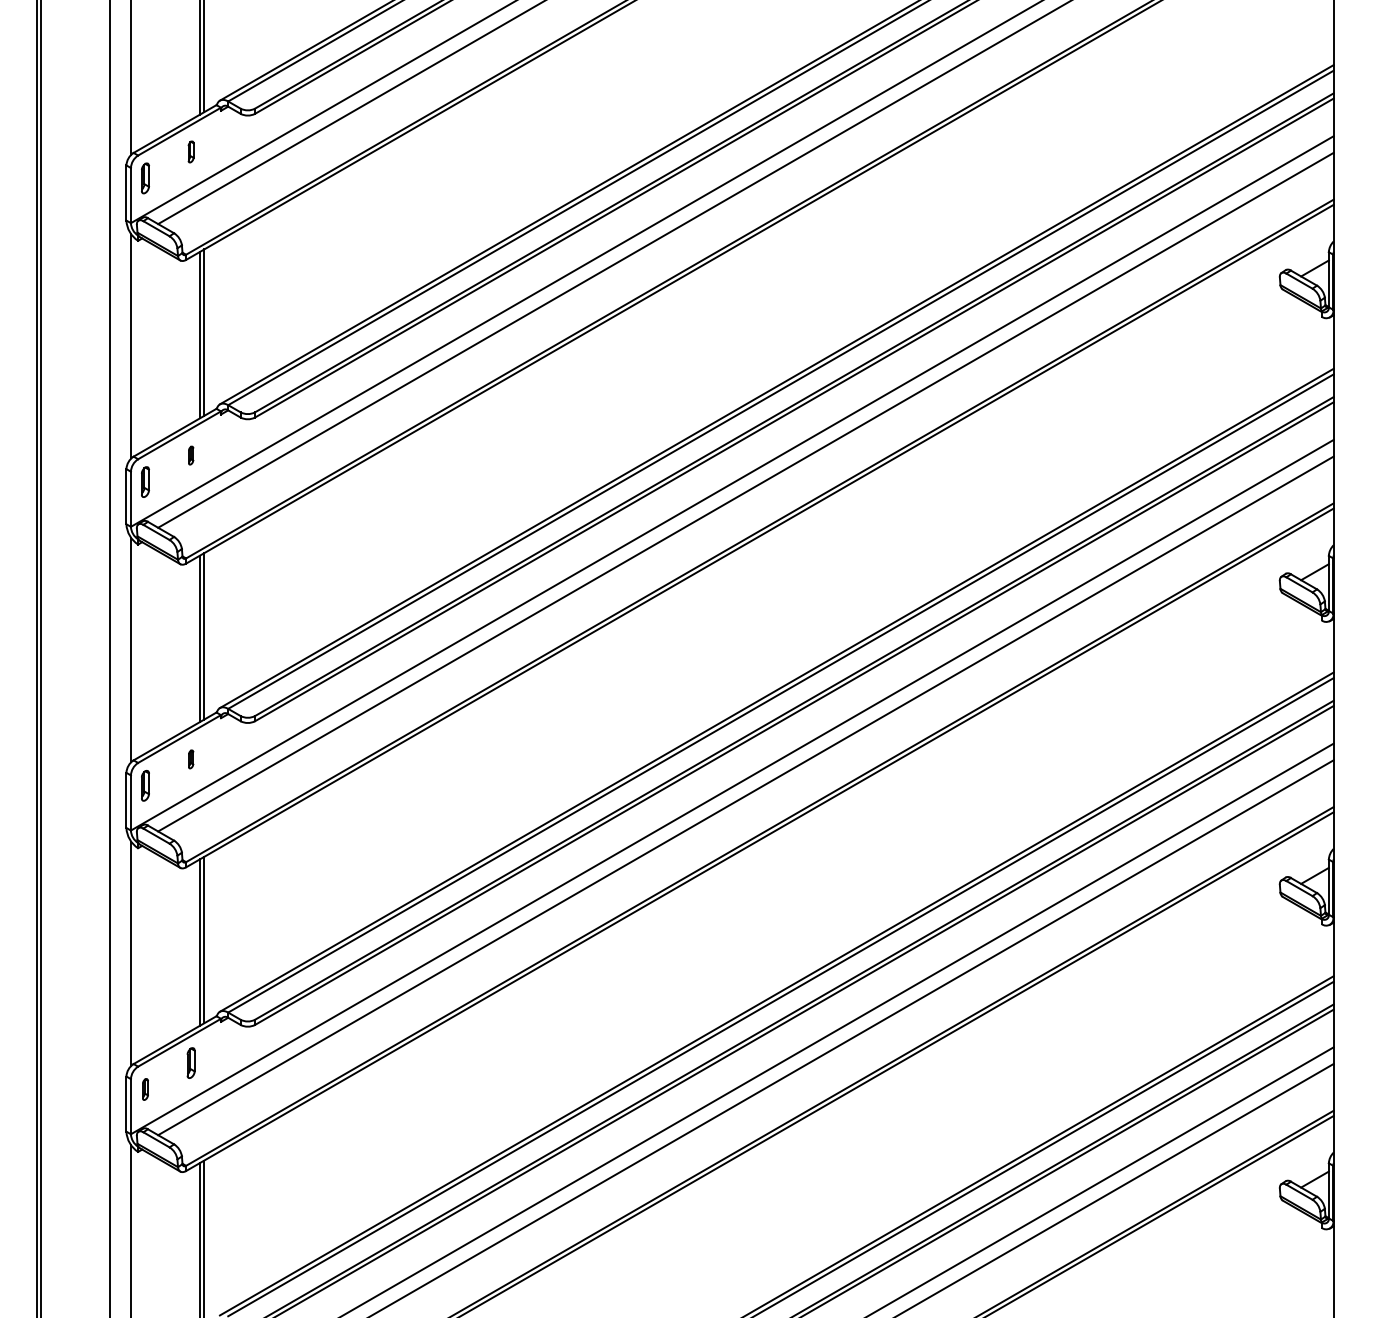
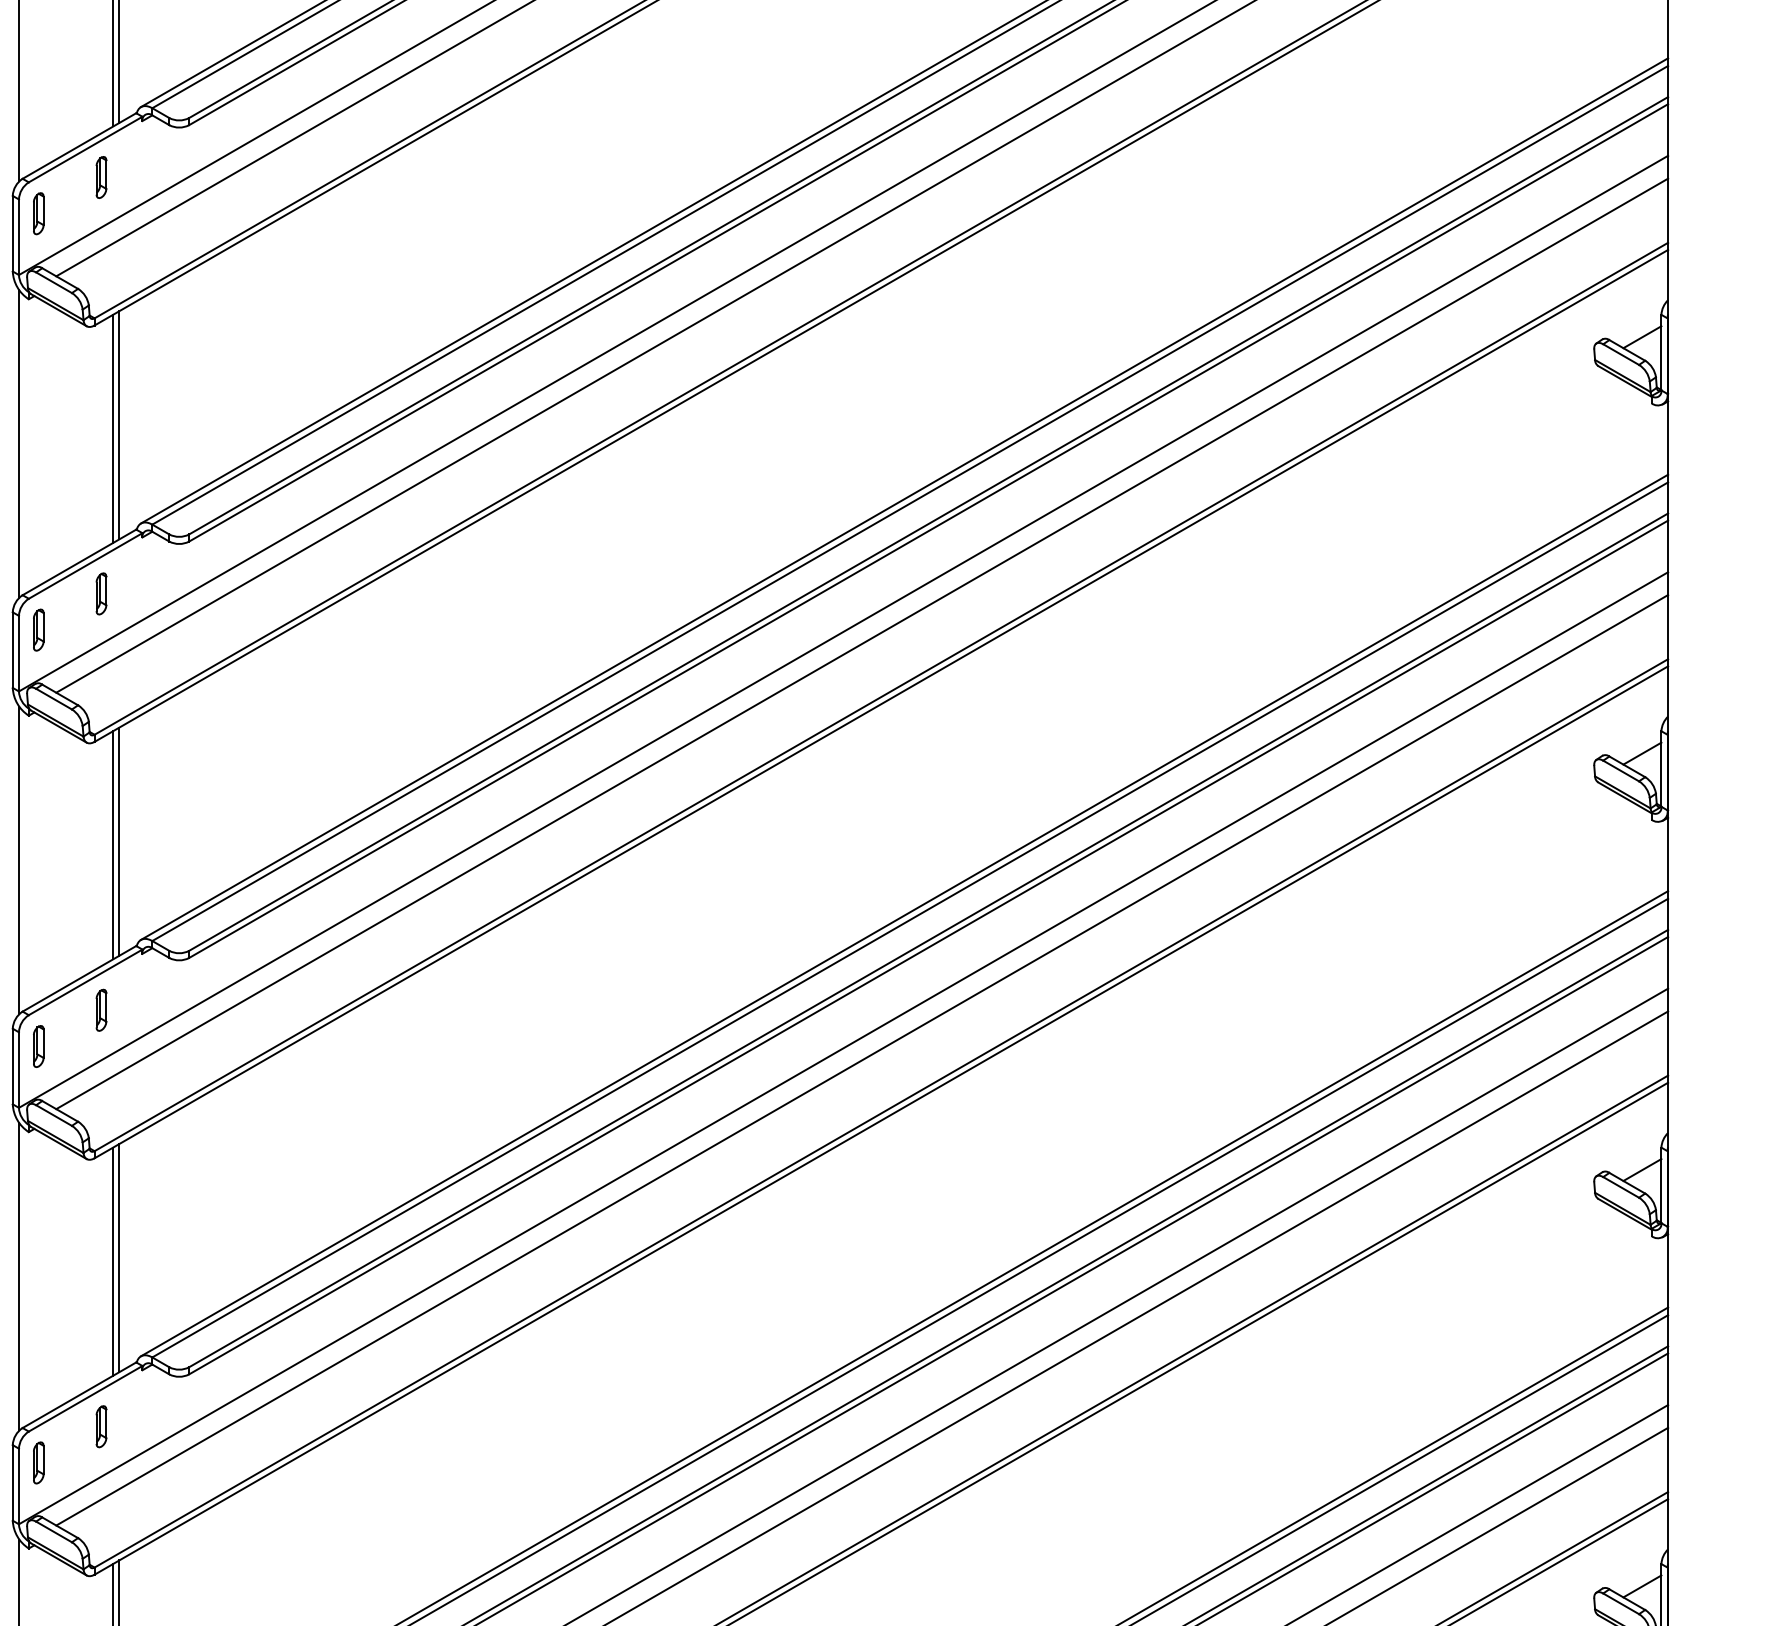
part: (190, 151) -> (100, 176), size x1.43
part: (190, 455) -> (100, 593), size x1.67
part: (190, 759) -> (100, 1010), size x1.67
part: (145, 1089) -> (38, 1462), size x1.43

